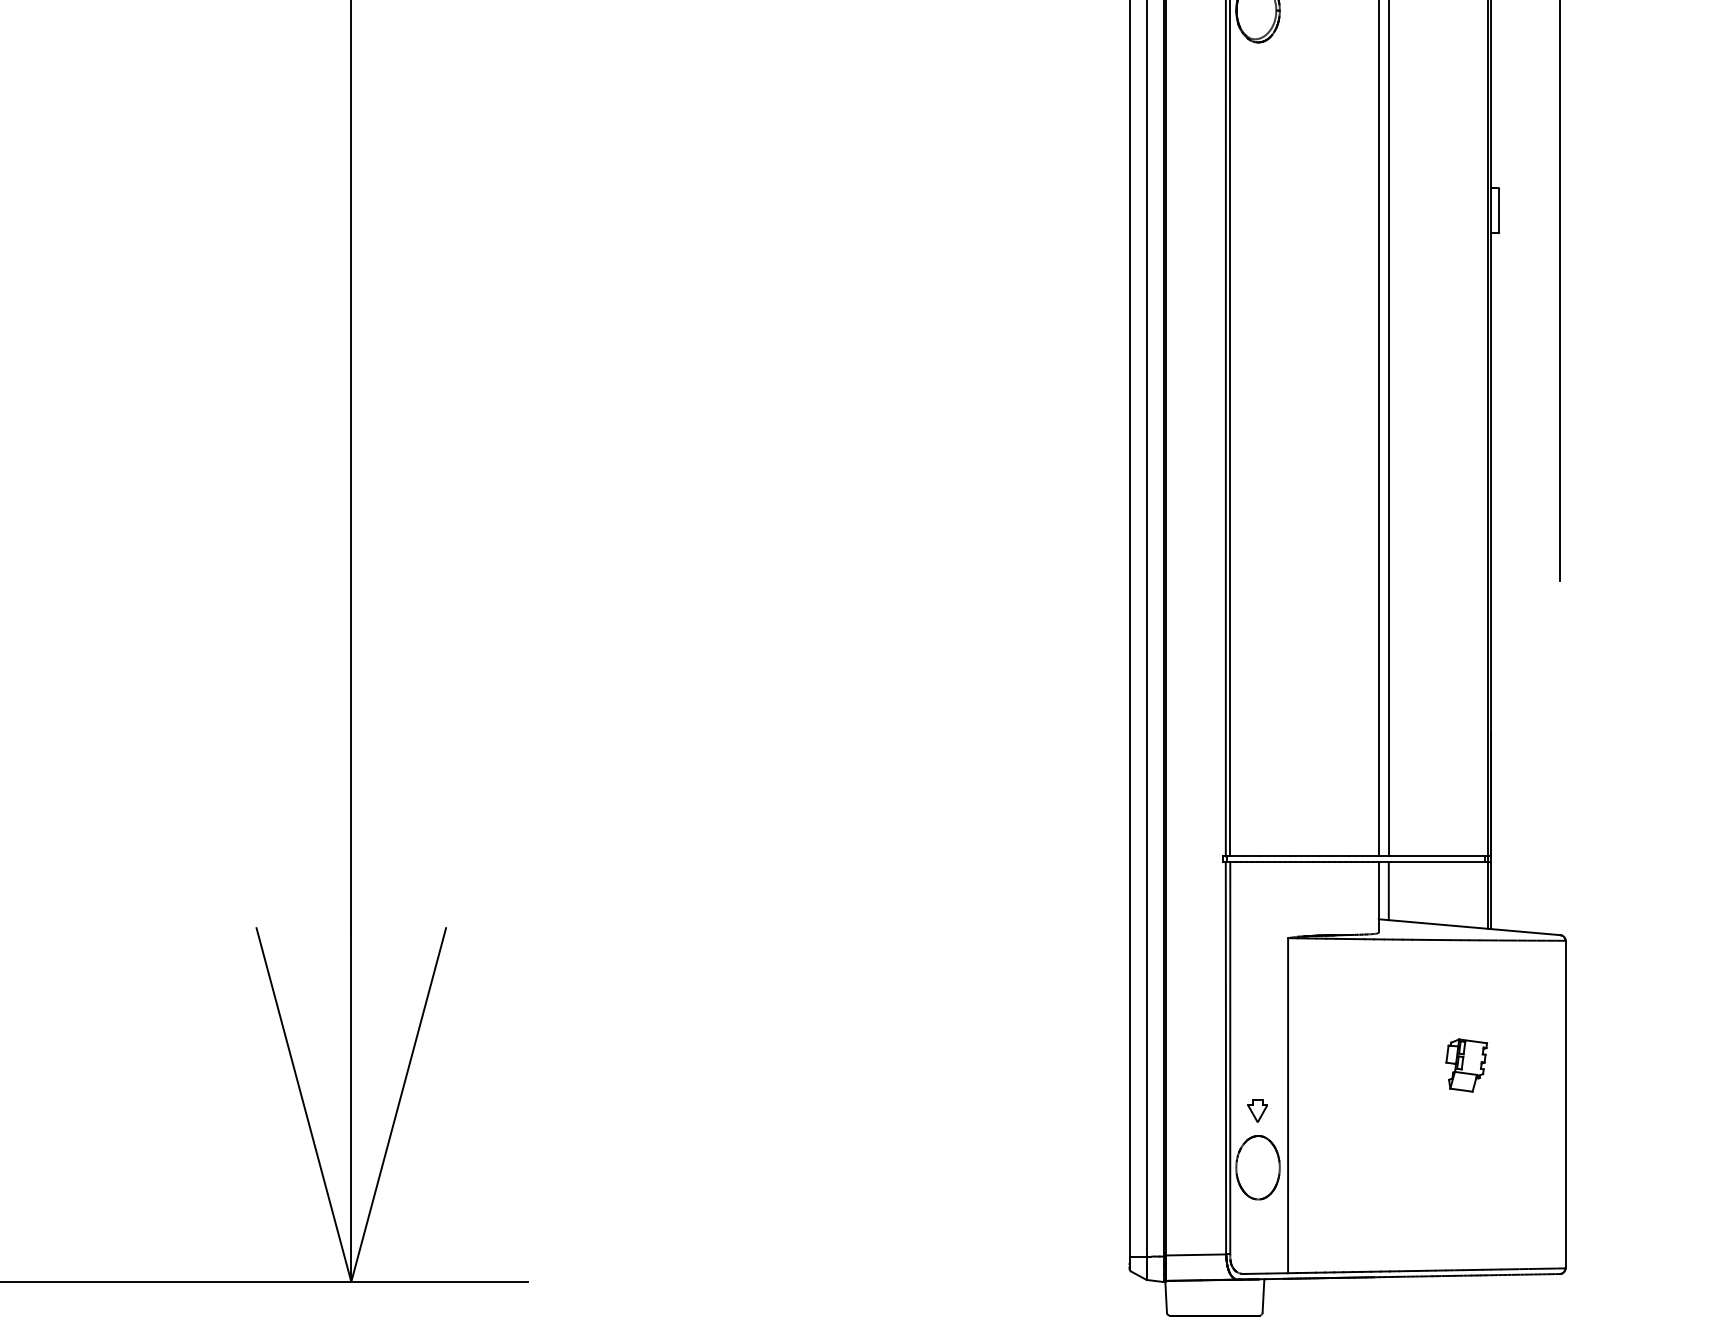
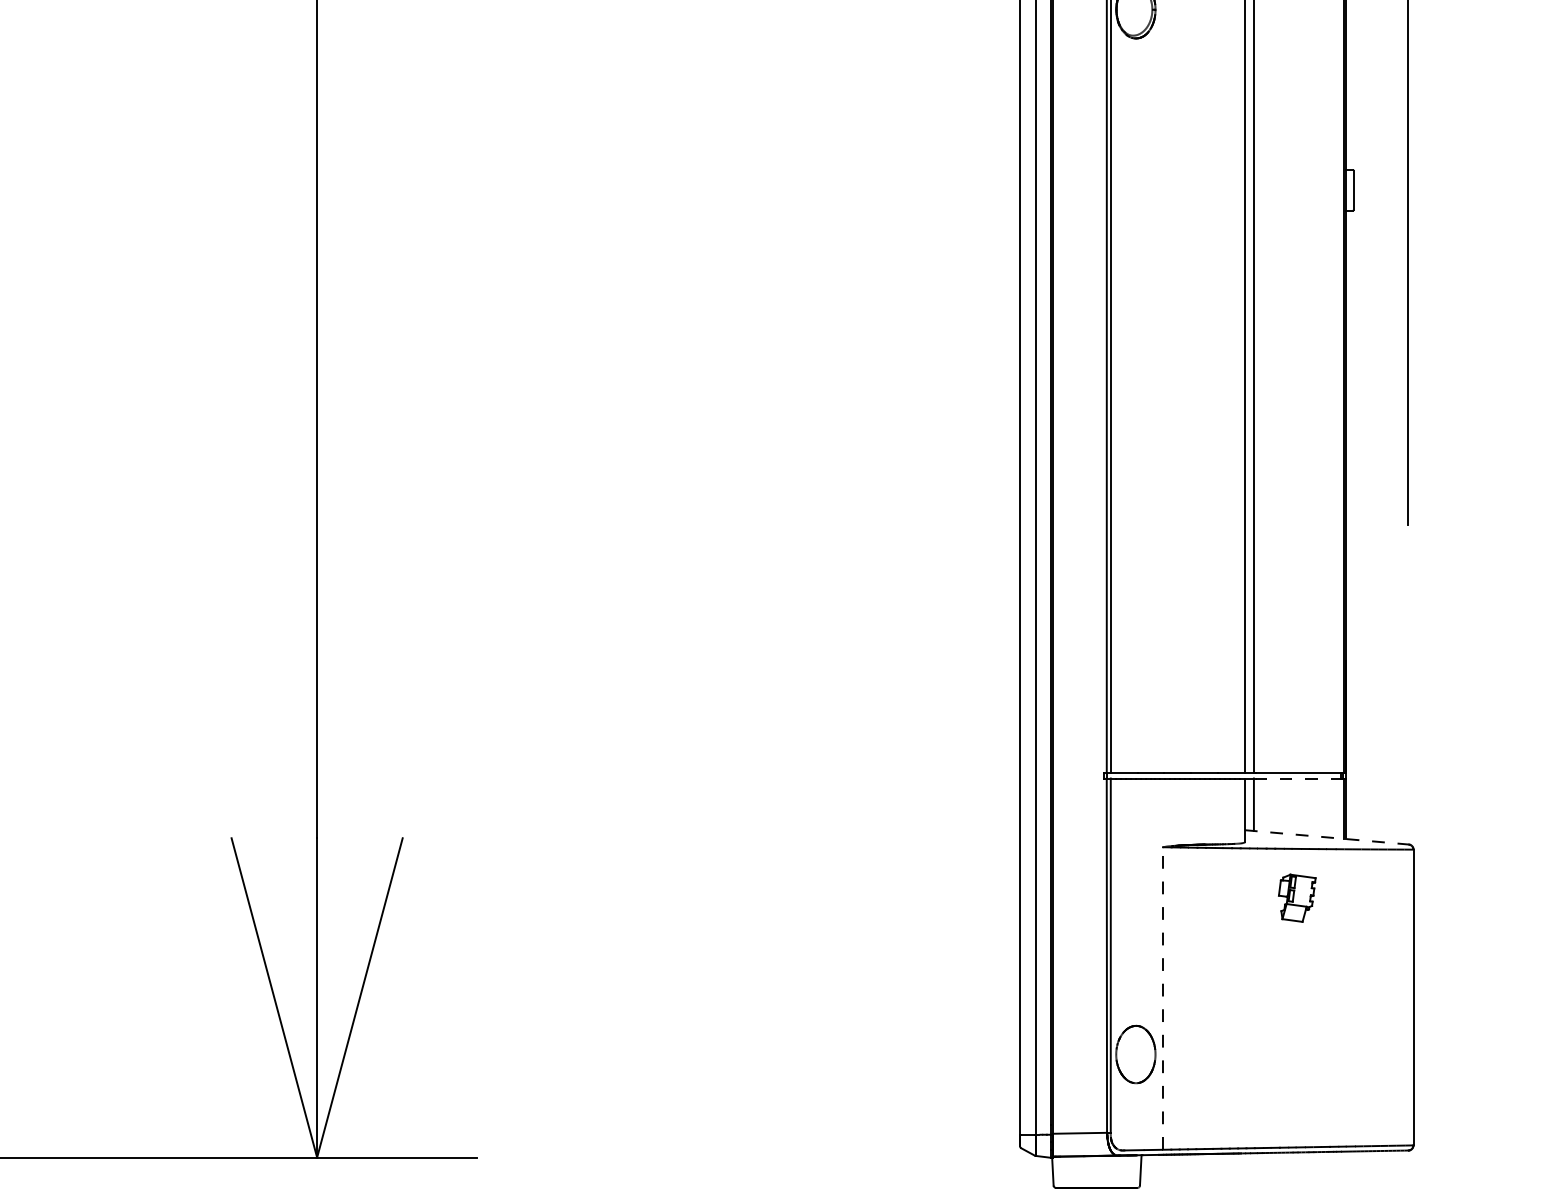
line: (1439, 862) -> (1299, 778), solid -> dashed
line: (1470, 927) -> (1327, 837), solid -> dashed
part: (1466, 1064) -> (1297, 897), moved
line: (1287, 1105) -> (1162, 998), solid -> dashed
part: (1257, 1110) -> (1135, 1002), removed

